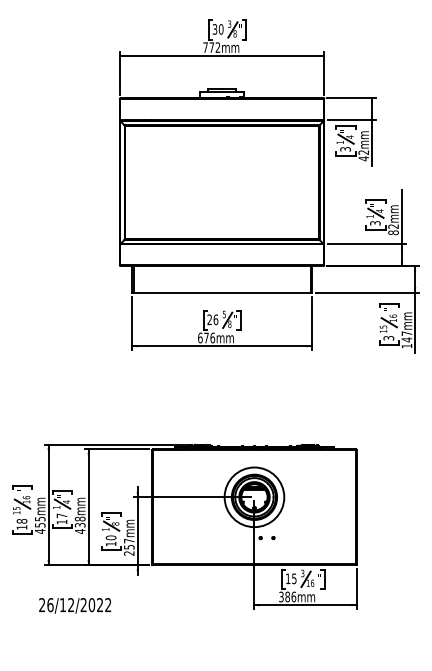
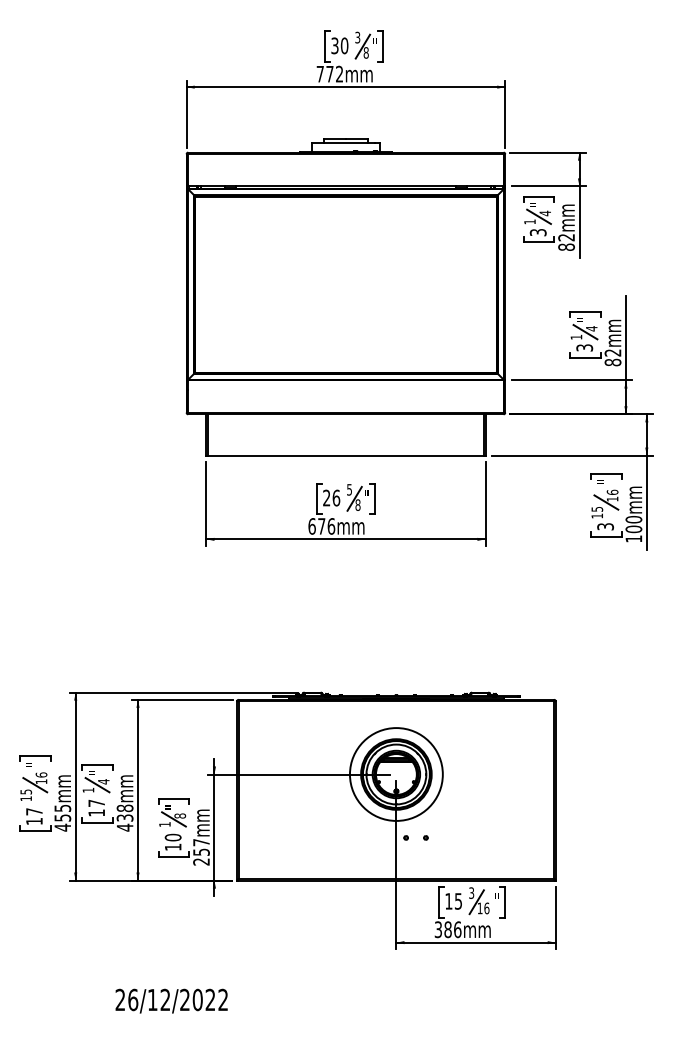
text: (363, 158) -> (566, 246), 42mm -> 82mm
text: (406, 336) -> (633, 524), 147mm -> 100mm
text: (21, 521) -> (33, 812), 18 -> 17
text: (75, 605) -> (172, 1000), moved

